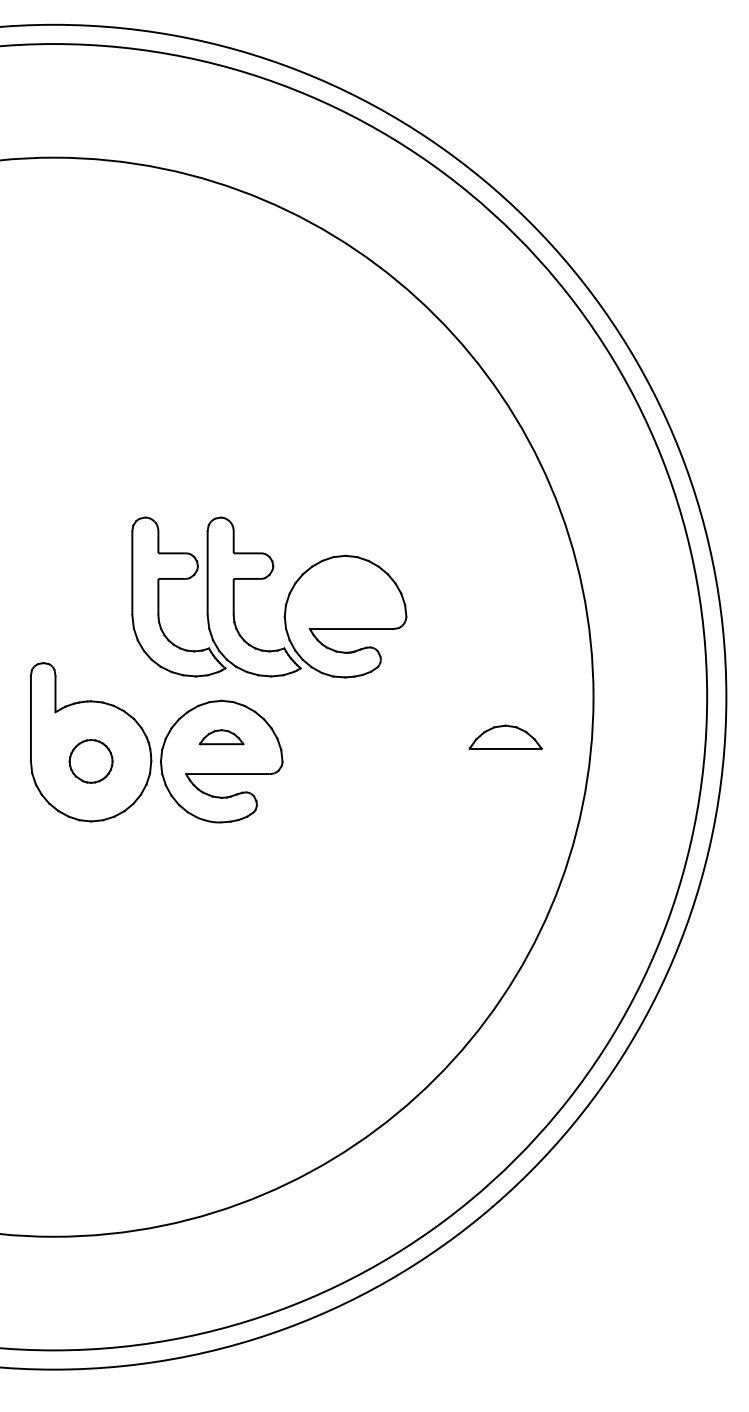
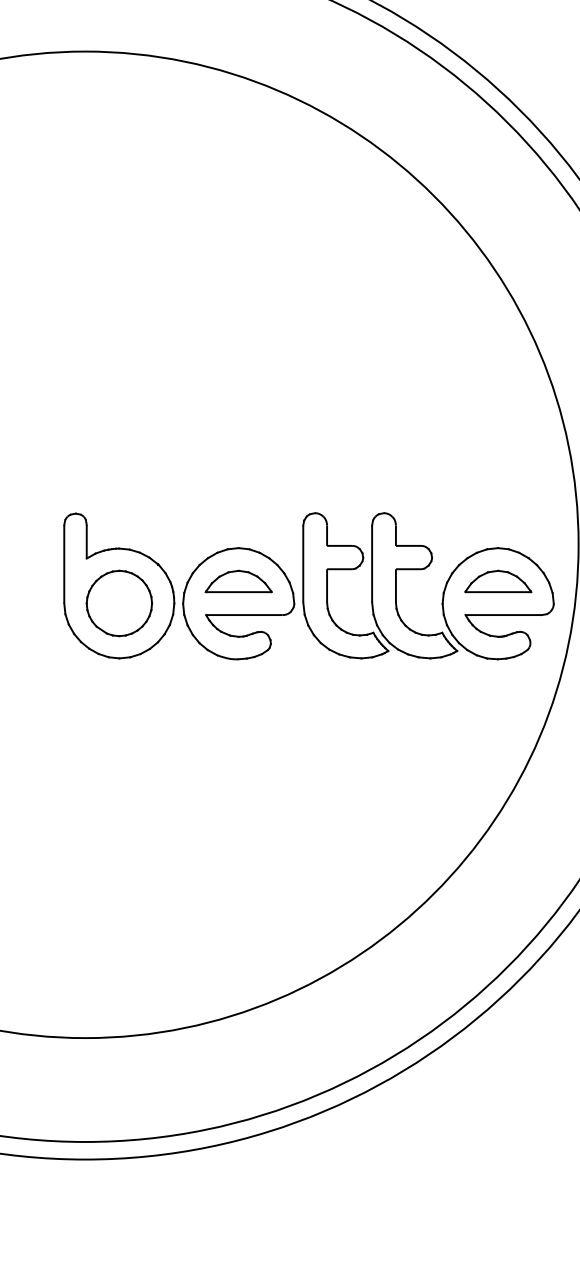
part: (285, 602) -> (443, 590), moved
part: (221, 736) -> (238, 580), size x1.67
part: (90, 761) -> (118, 603), size x1.67

